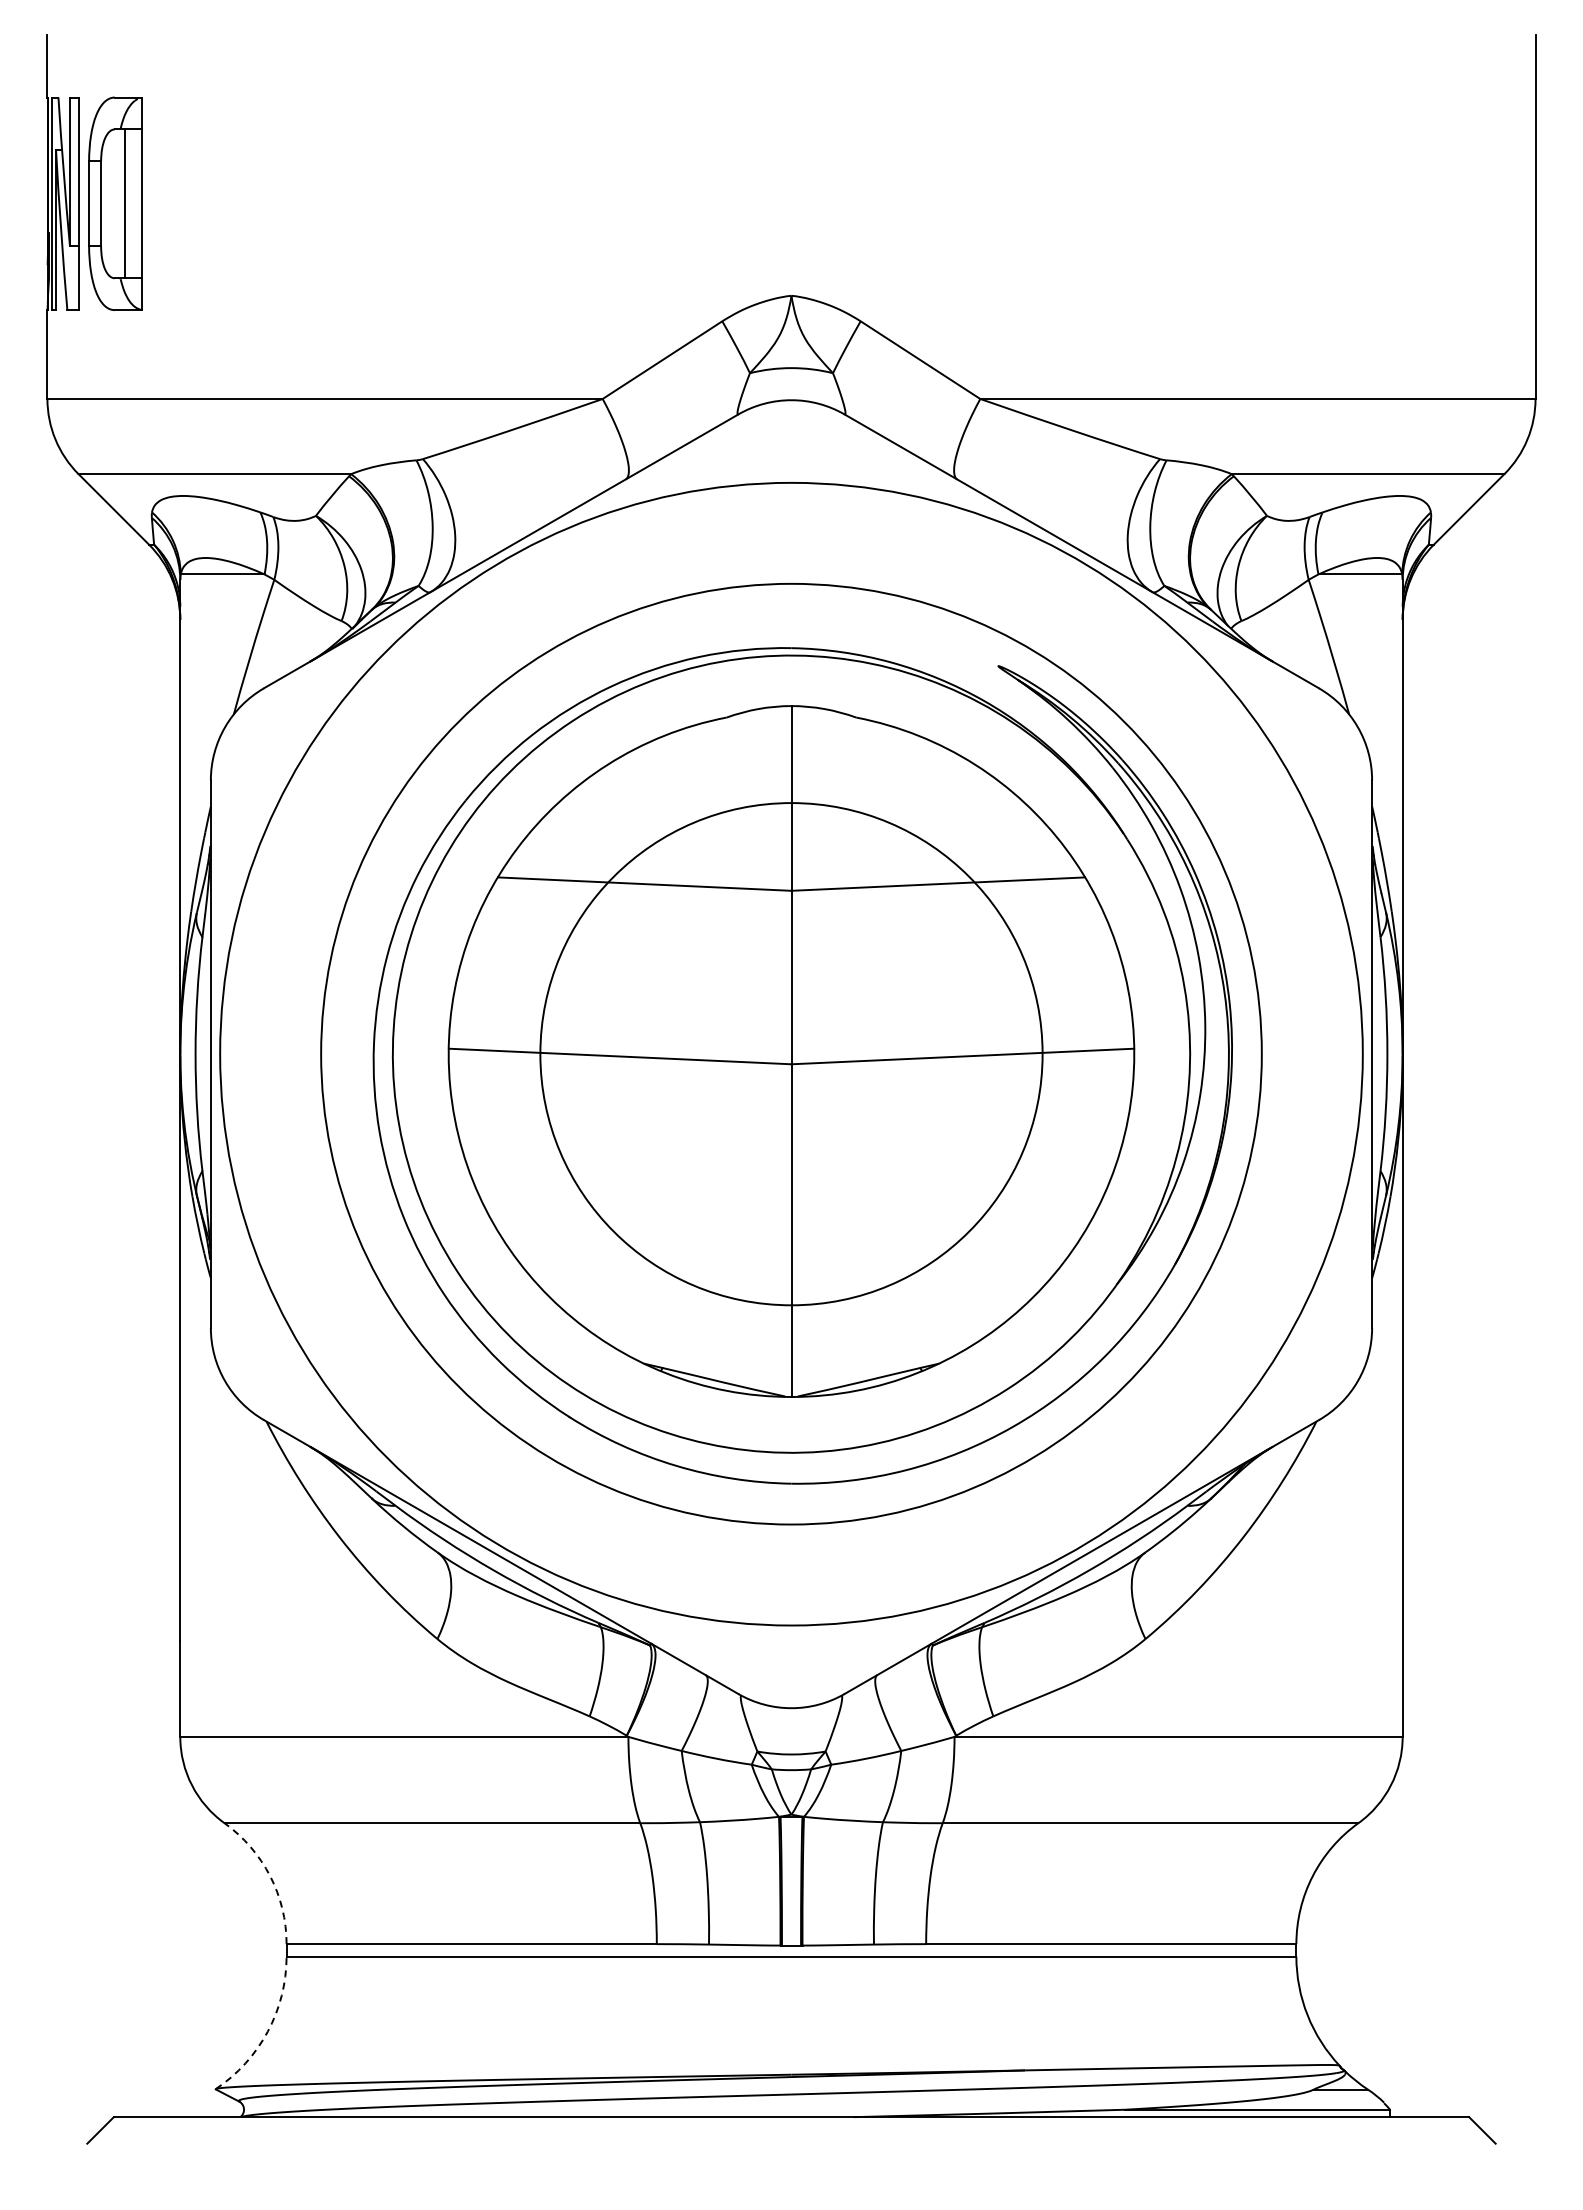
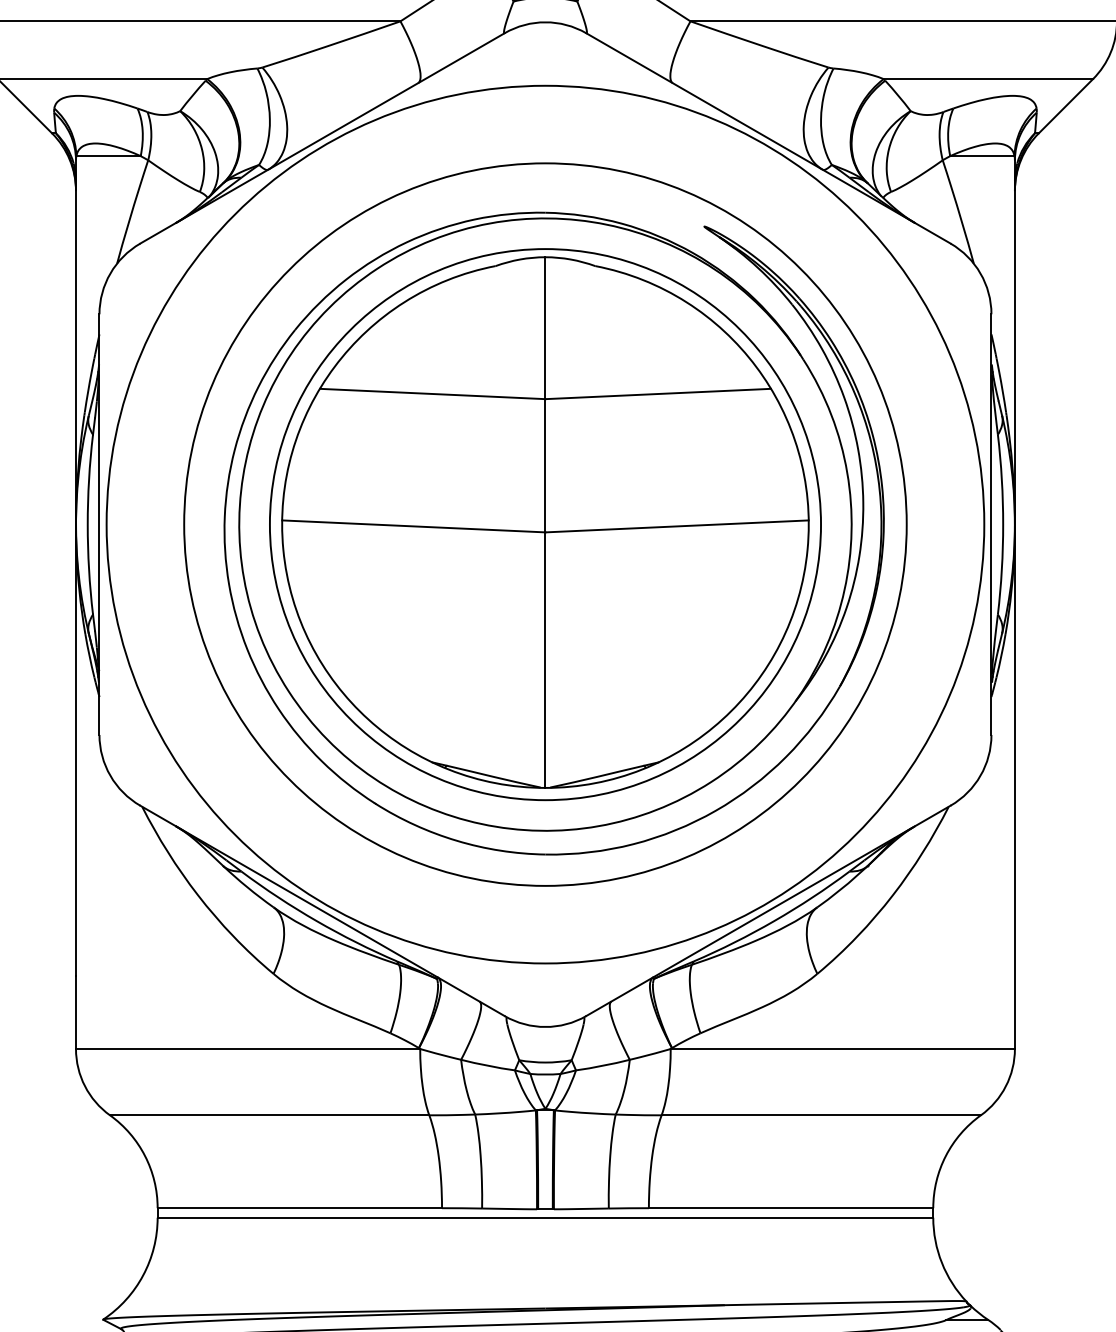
circle: (791, 1053) -> (545, 524), size x1.43
arc: (270, 1876) -> (145, 1156), dashed -> solid
arc: (267, 2031) -> (142, 1275), dashed -> solid

